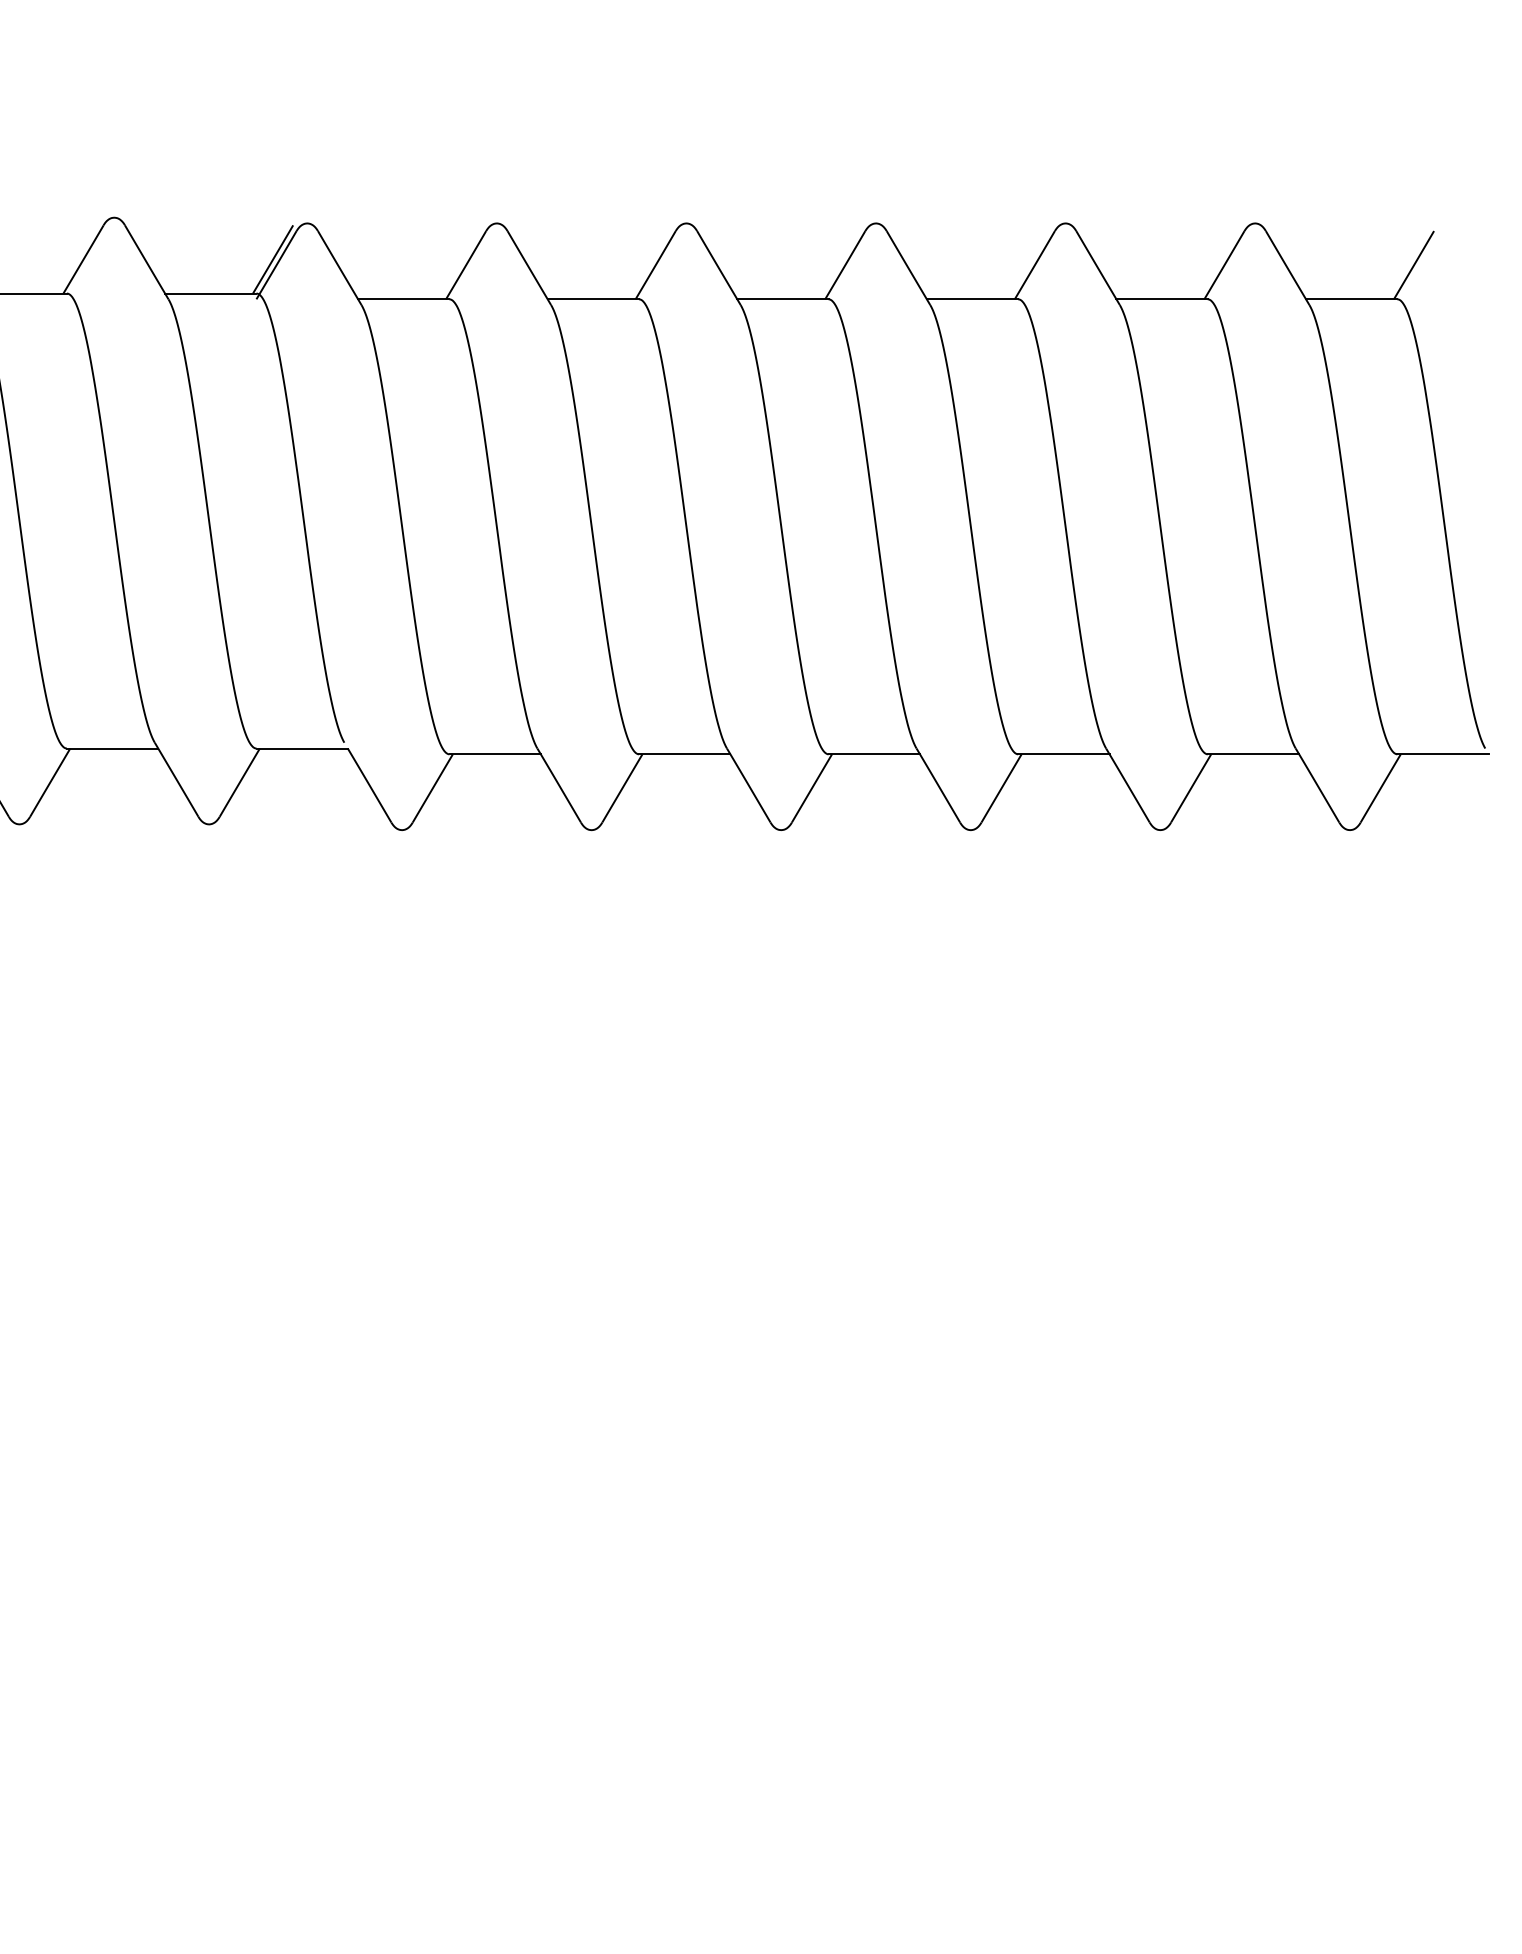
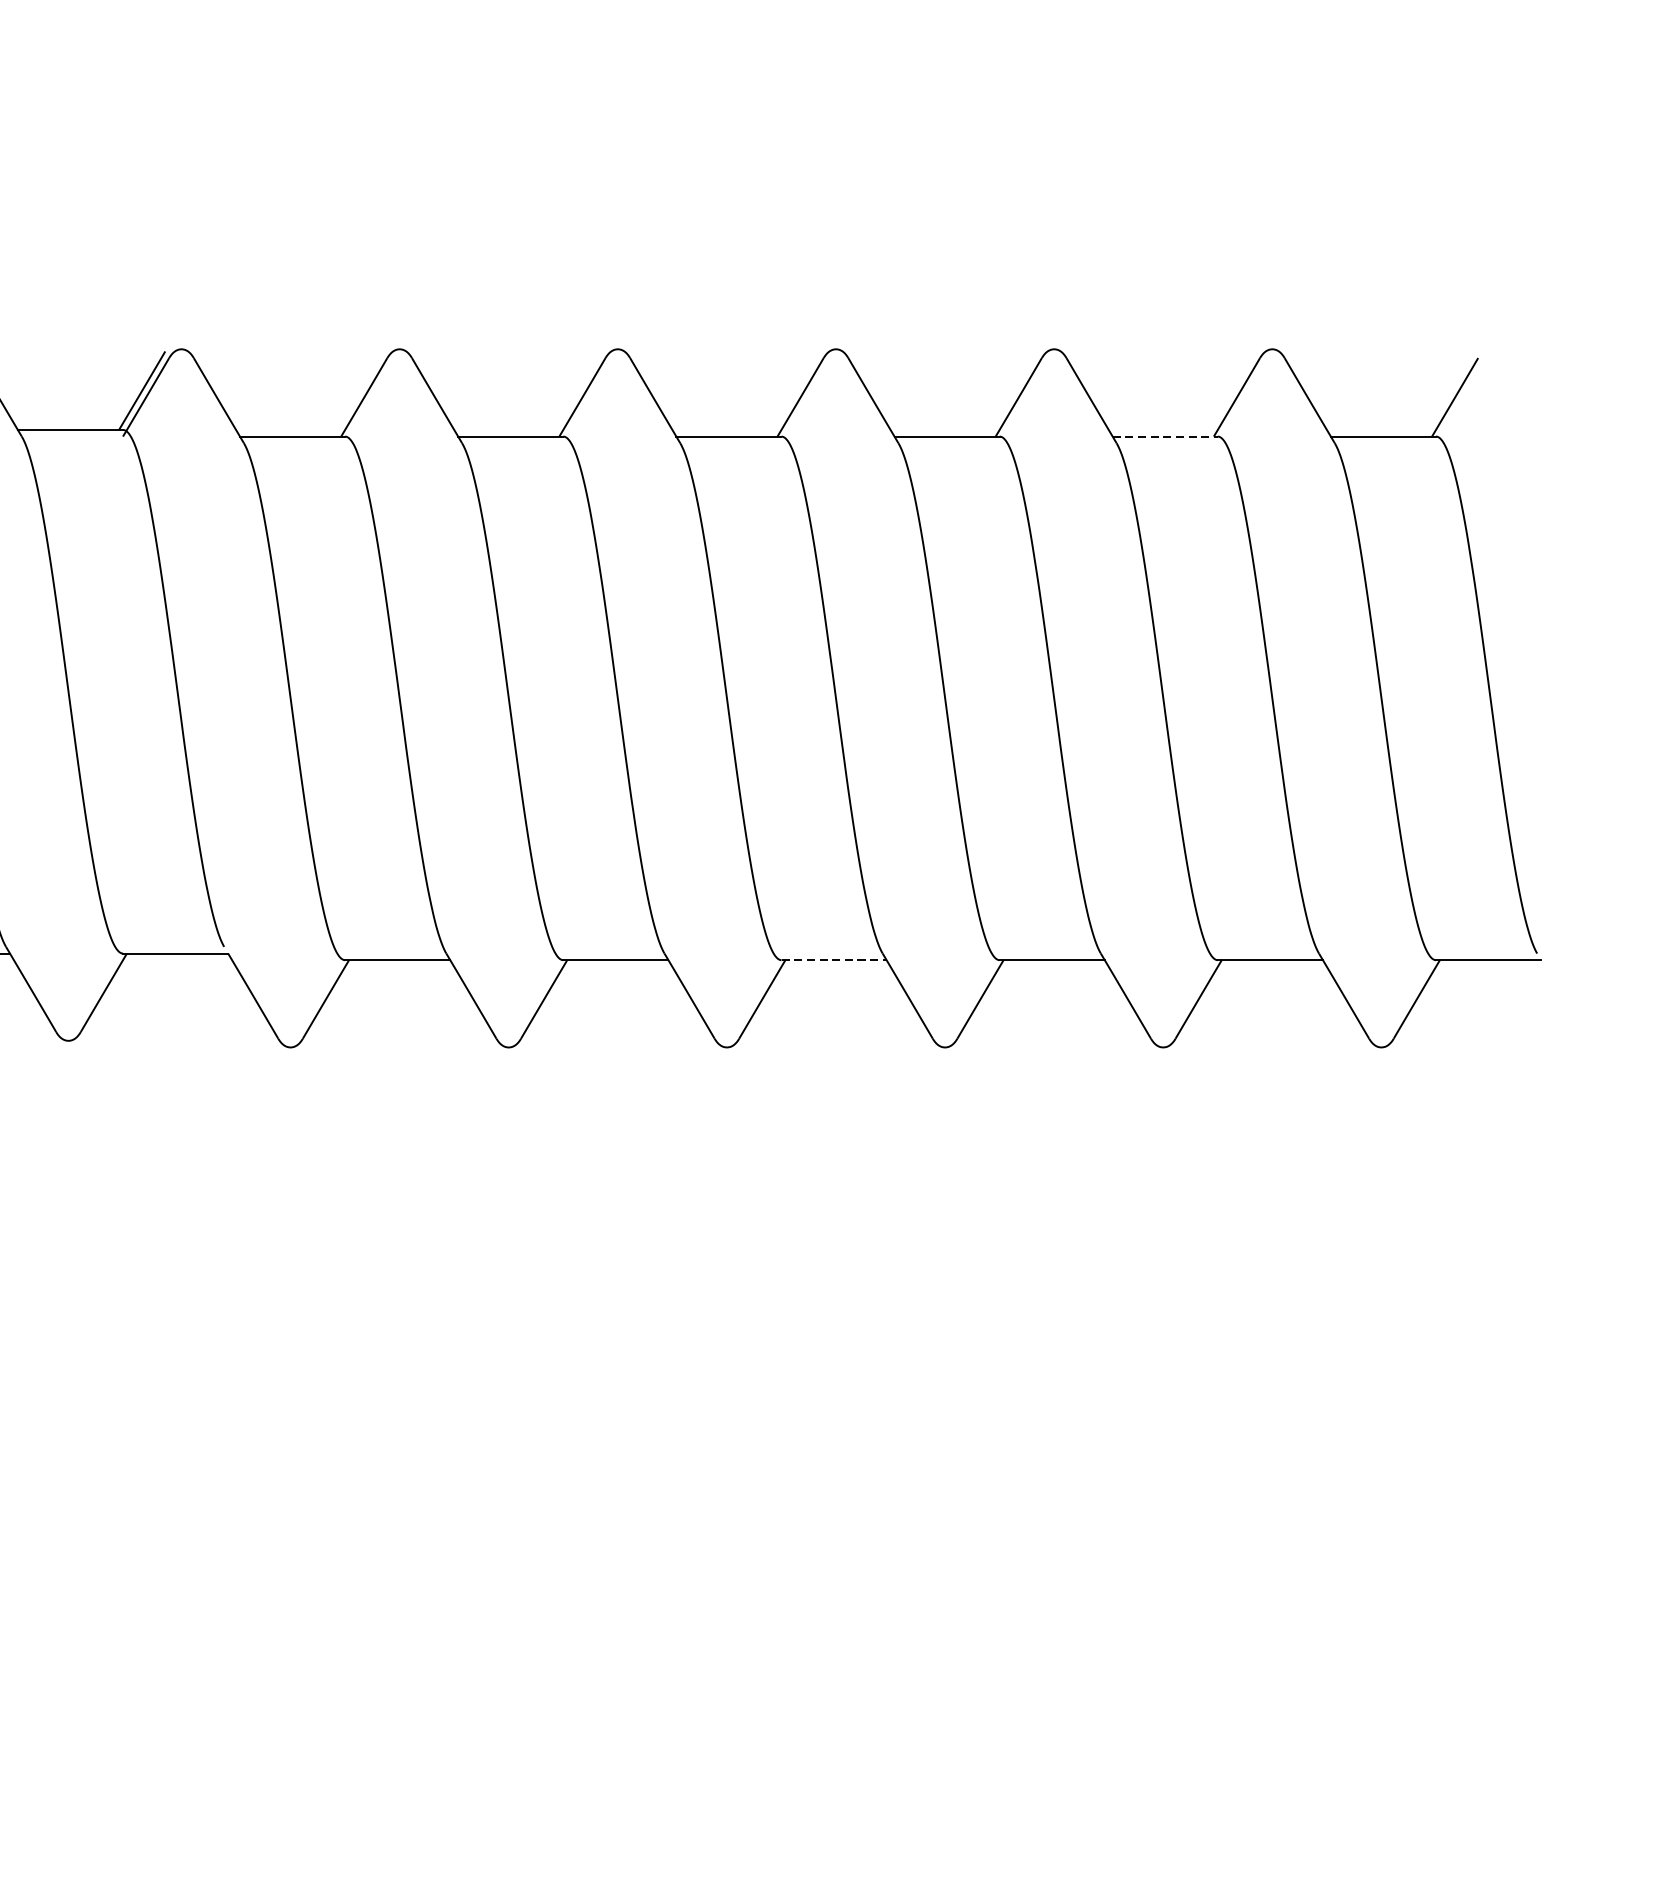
line: (1162, 299) -> (1165, 436), solid -> dashed
line: (874, 754) -> (834, 960), solid -> dashed

